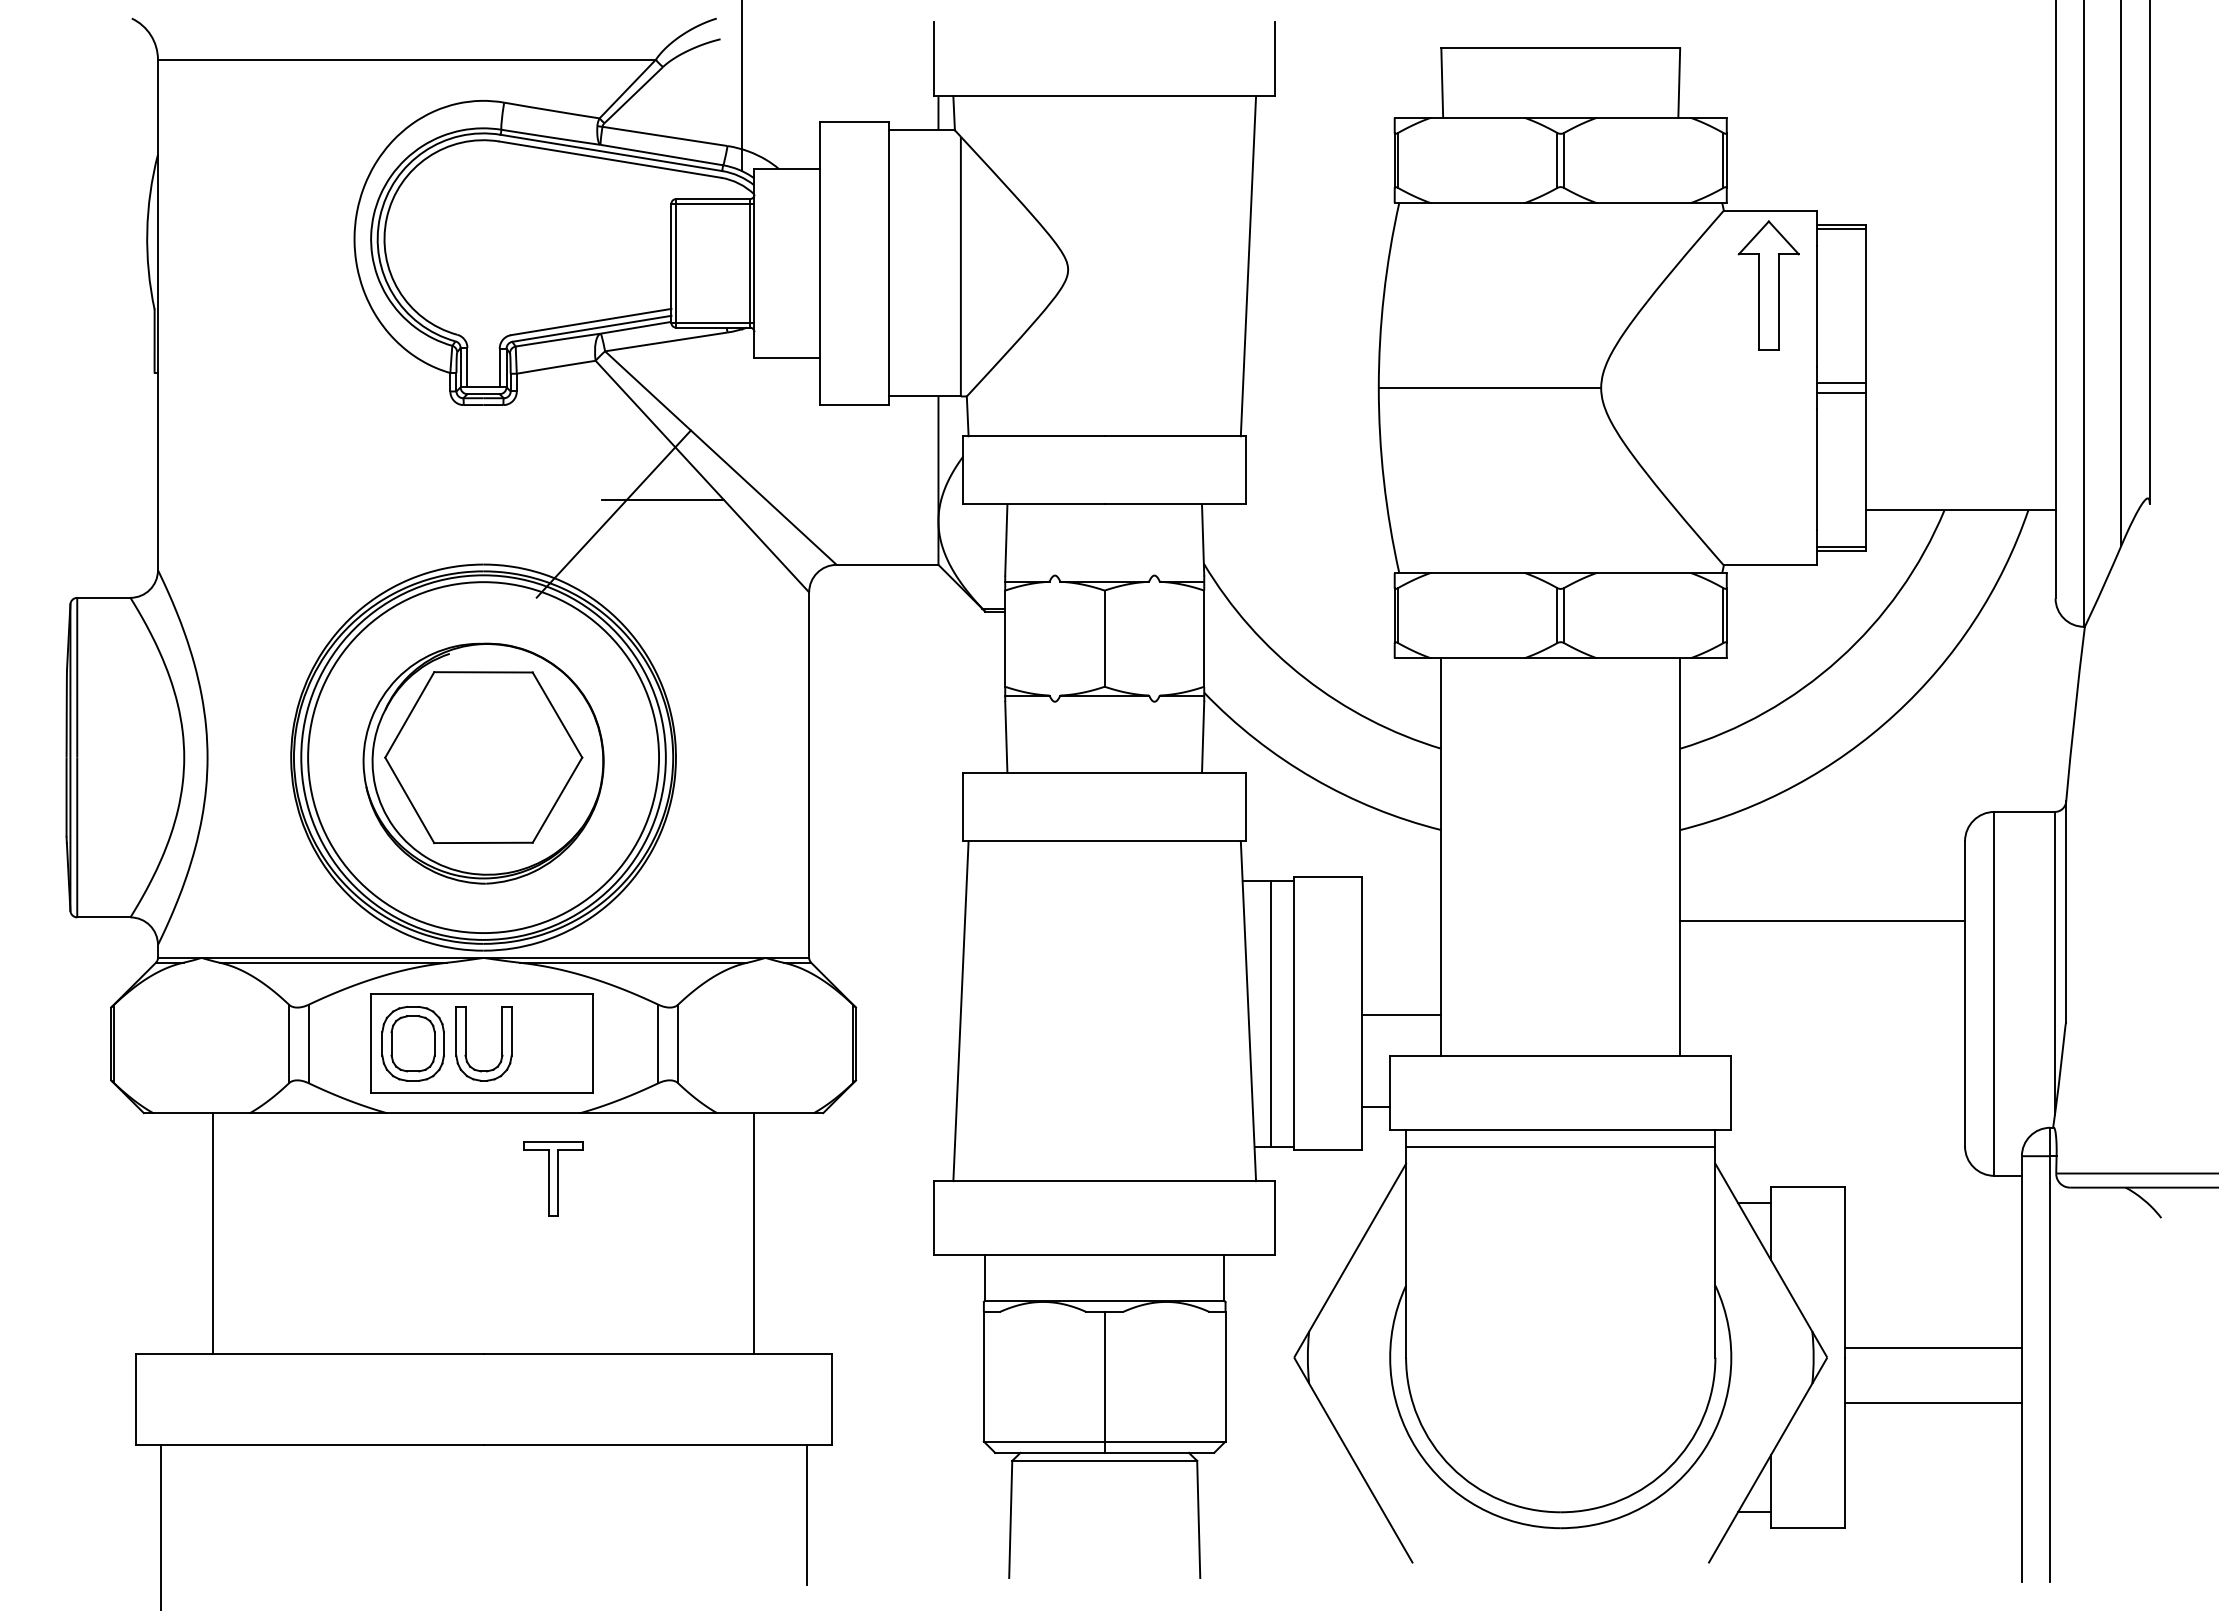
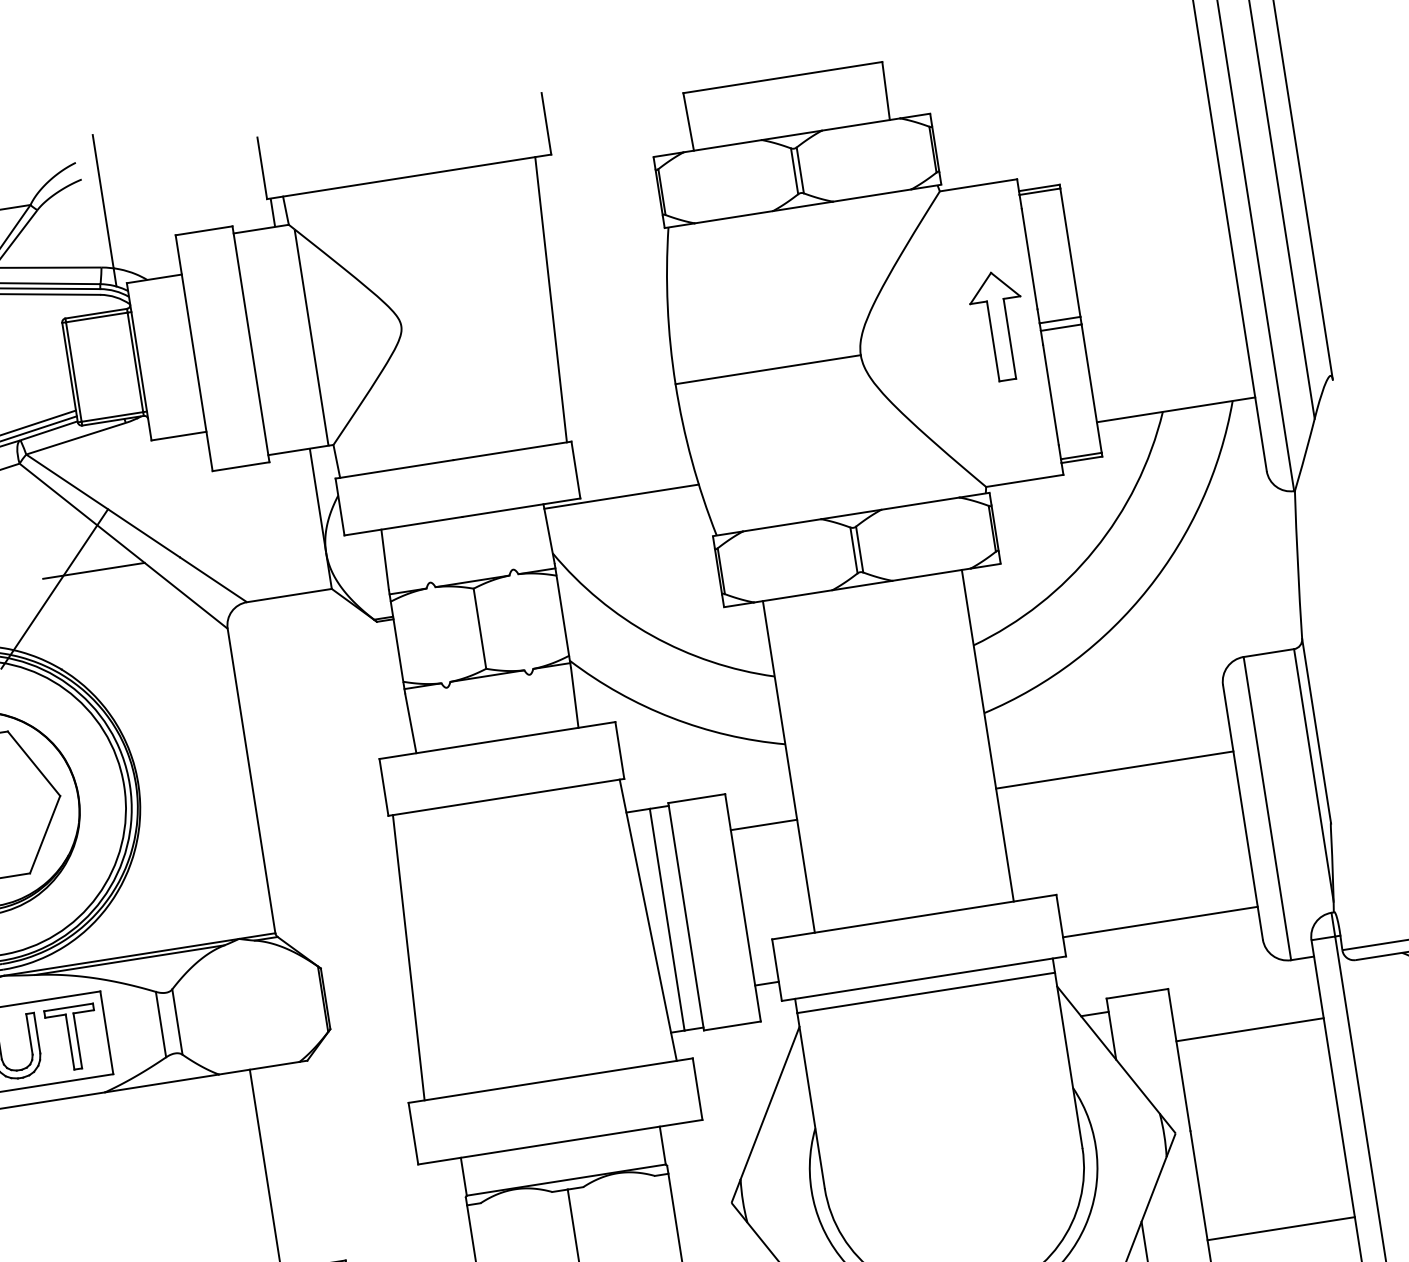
part: (1768, 285) -> (999, 326), moved
line: (1294, 509) -> (621, 496), added
line: (1401, 1014) -> (763, 824), moved
line: (1848, 1107) -> (1160, 922), added
part: (553, 1178) -> (73, 1037), moved
line: (1933, 1347) -> (1250, 1029), moved
line: (1933, 1402) -> (1281, 1228), moved

